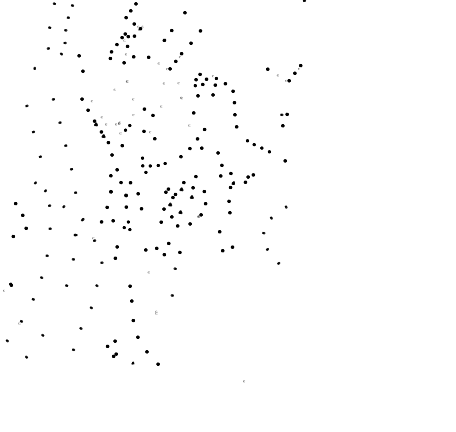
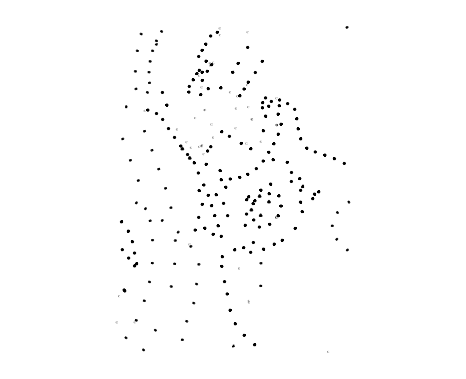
part: (283, 71) -> (335, 88), removed
part: (66, 80) -> (153, 114), added
part: (283, 119) -> (278, 128), moved
part: (148, 135) -> (245, 146), moved
part: (258, 146) -> (320, 153), size x1.43
part: (152, 165) -> (233, 178), size x1.43
part: (249, 178) -> (315, 195), moved
part: (117, 194) -> (206, 205), size x0.71
part: (126, 224) -> (216, 230), size x1.67
part: (78, 226) -> (176, 235), size x0.62
part: (226, 248) -> (277, 241), moved
part: (115, 252) -> (221, 261), moved
part: (111, 348) -> (132, 259), moved

